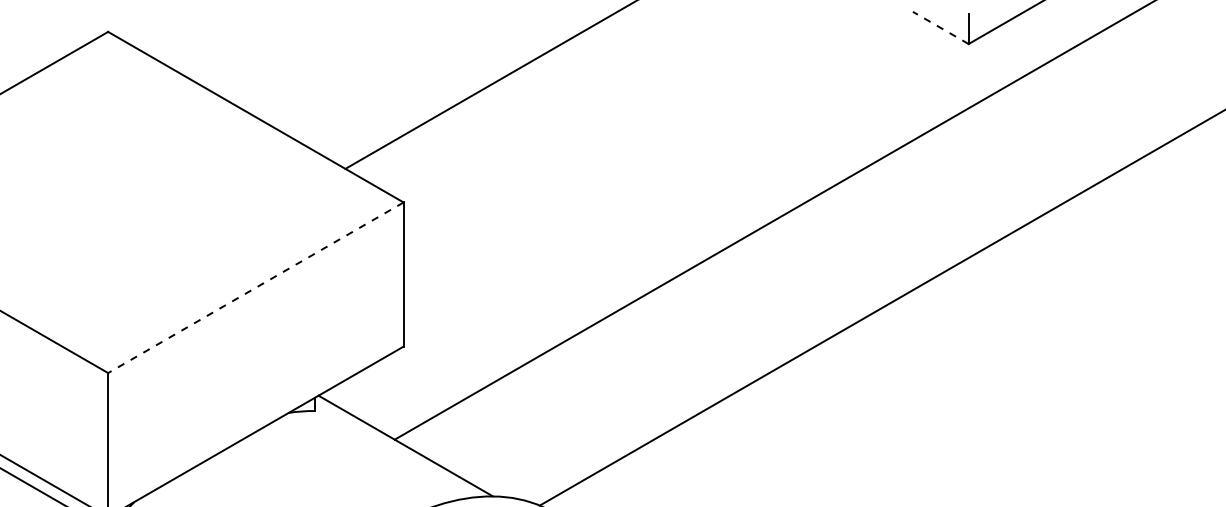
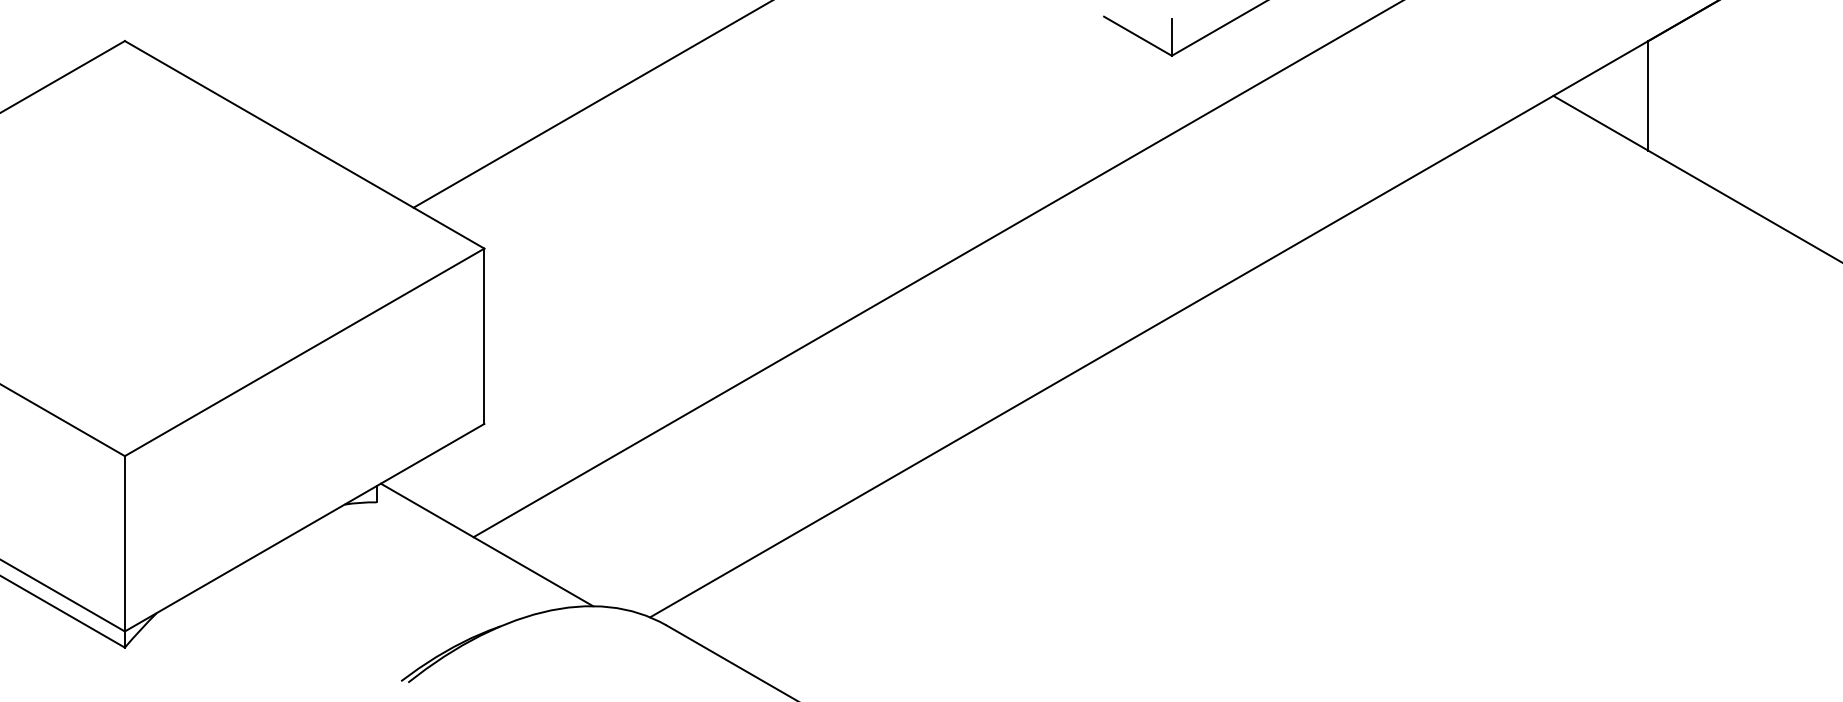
line: (940, 28) -> (1137, 36), dashed -> solid
line: (255, 287) -> (304, 352), dashed -> solid

